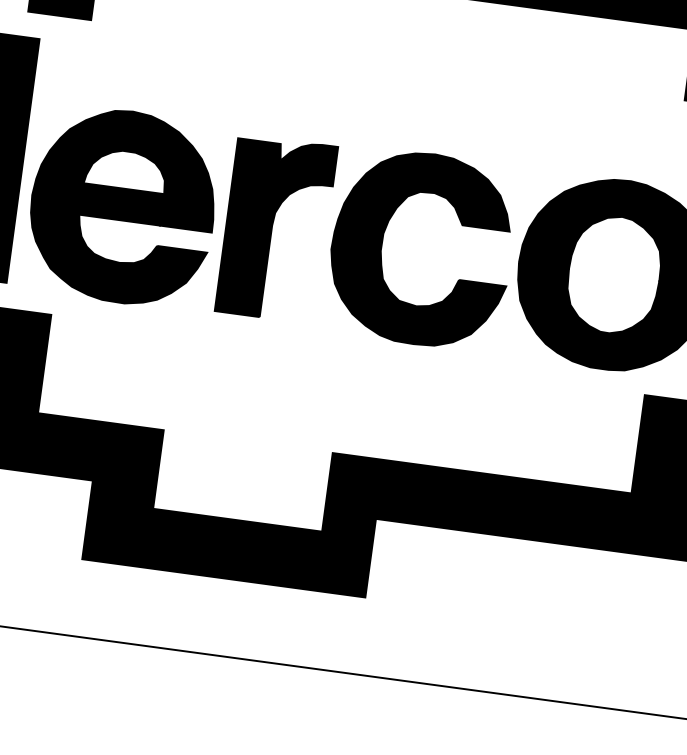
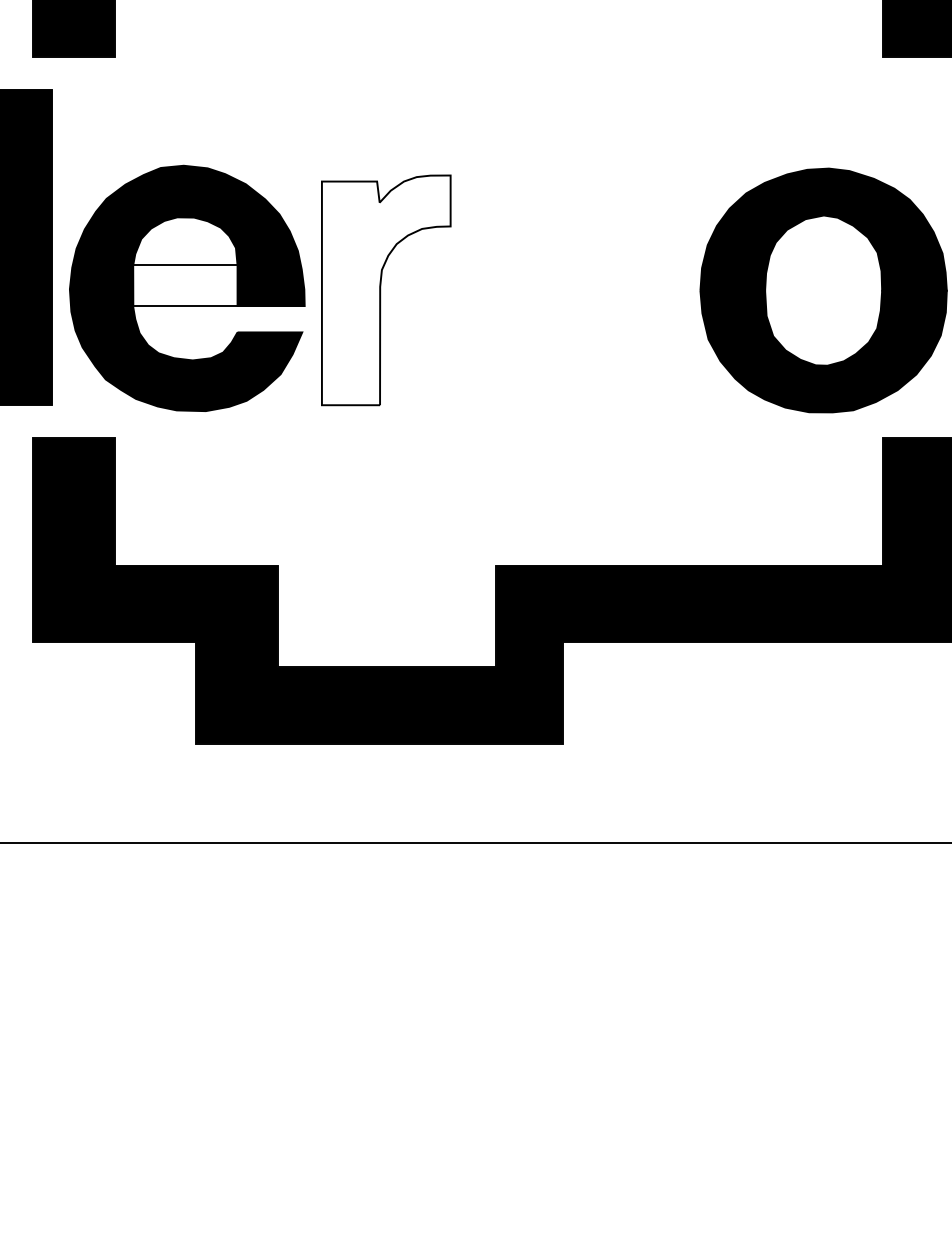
fill: (121, 204) -> (185, 285), removed
fill: (275, 229) -> (385, 290), removed
part: (382, 243) -> (523, 290), removed

